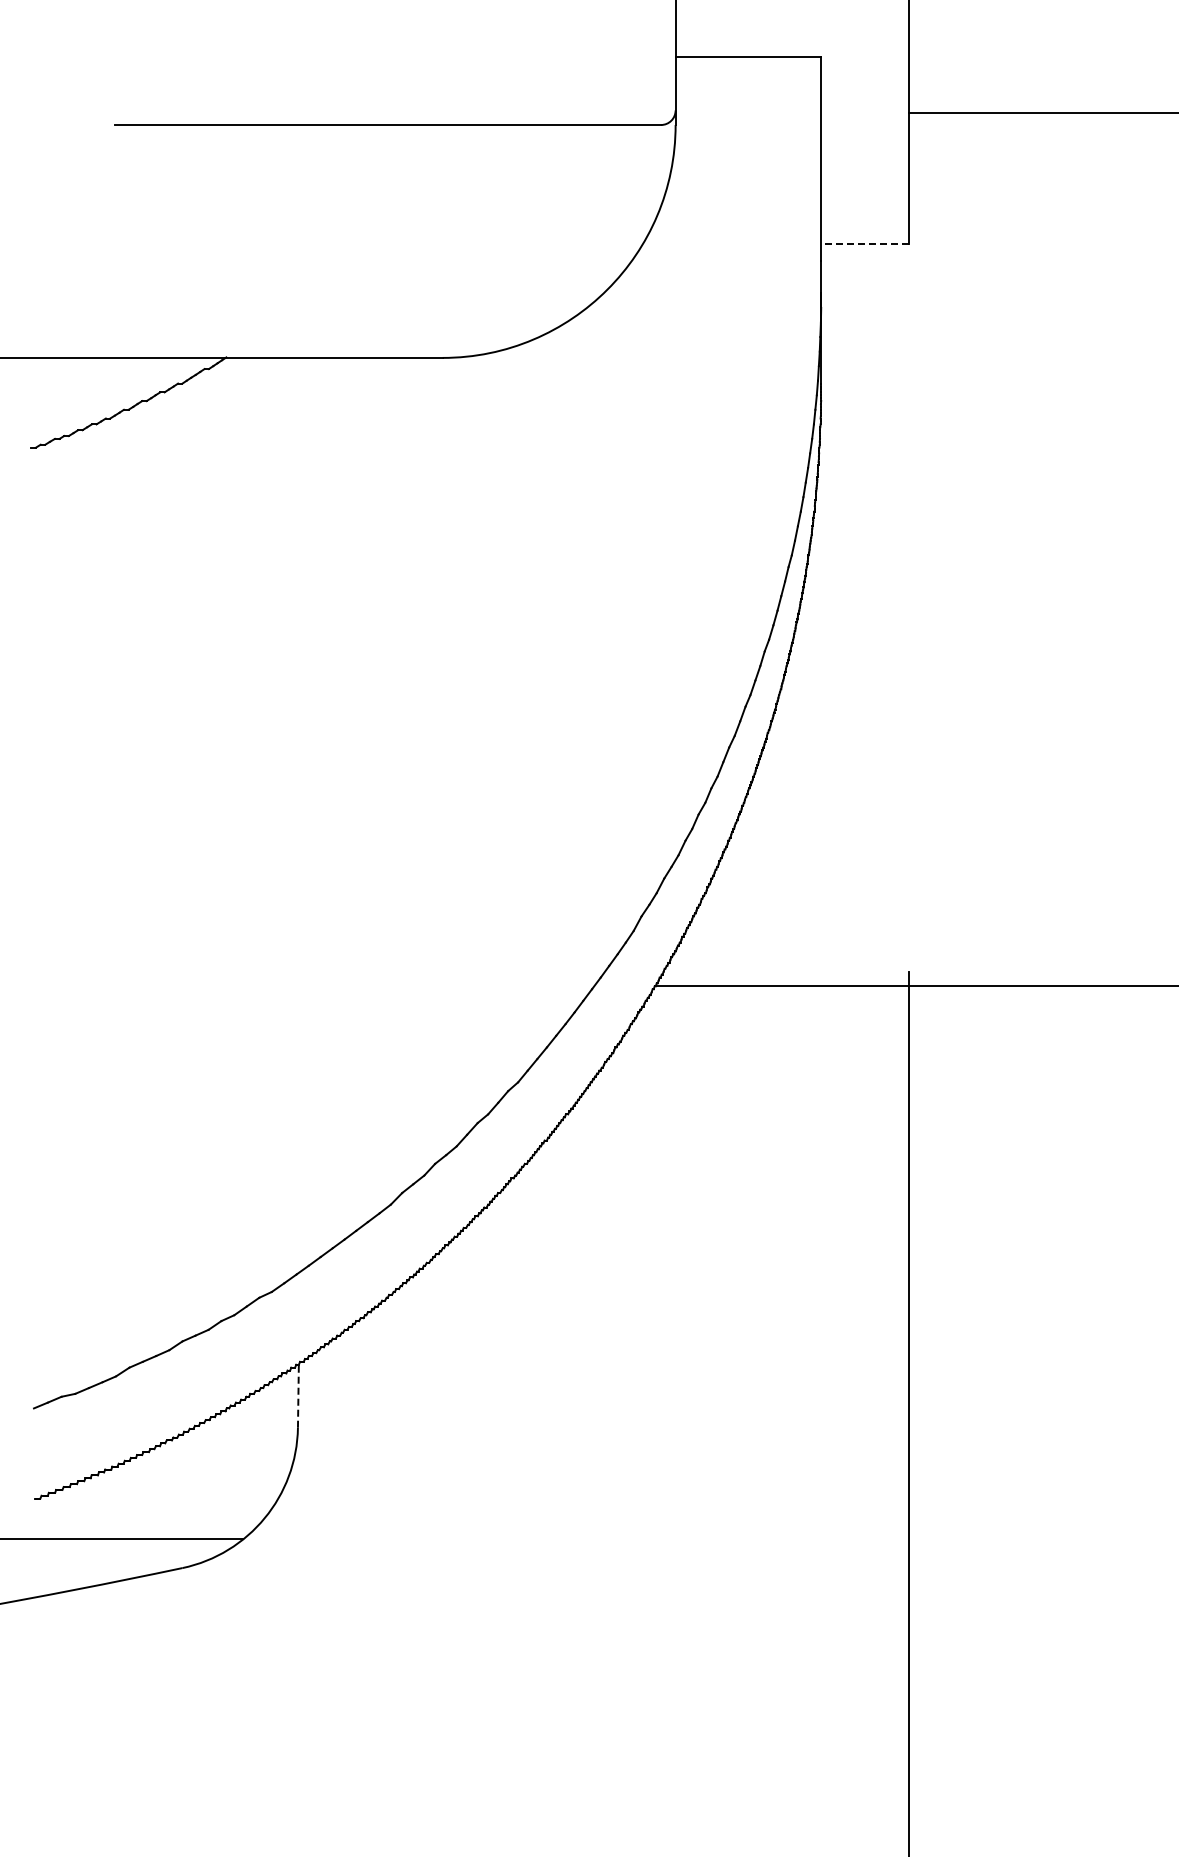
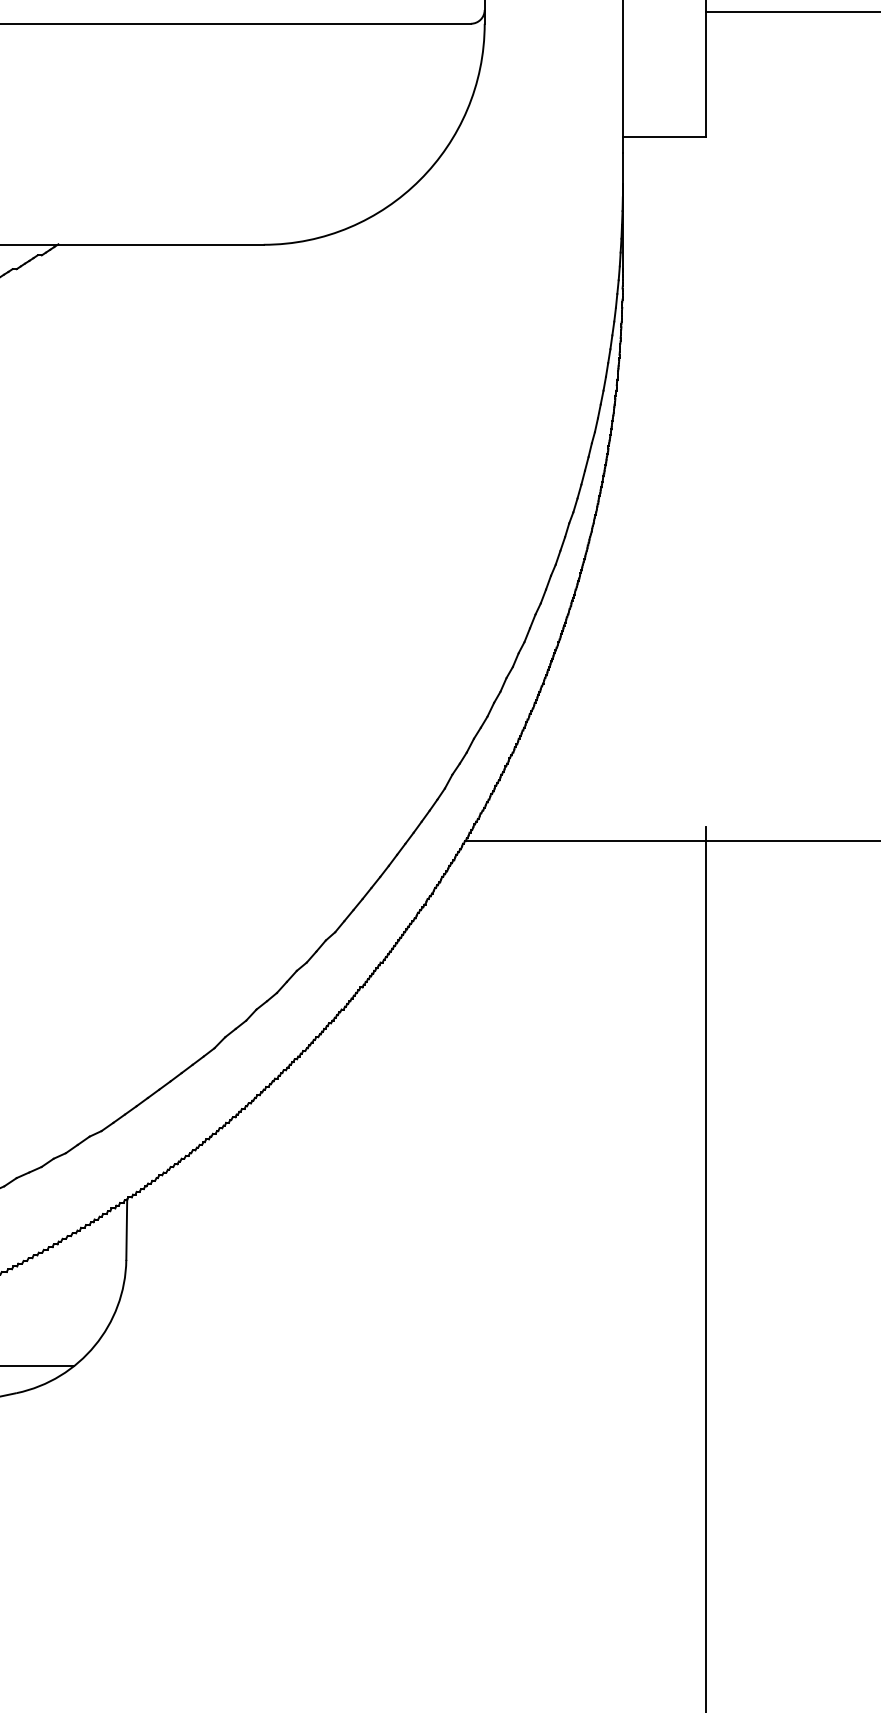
line: (864, 243) -> (663, 136), dashed -> solid
line: (298, 1395) -> (126, 1229), dashed -> solid

